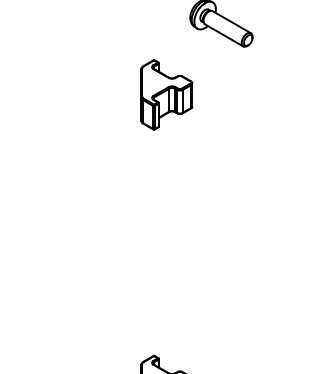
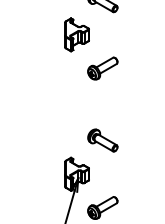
part: (220, 166) -> (102, 68), added
part: (220, 318) -> (102, 140), added

